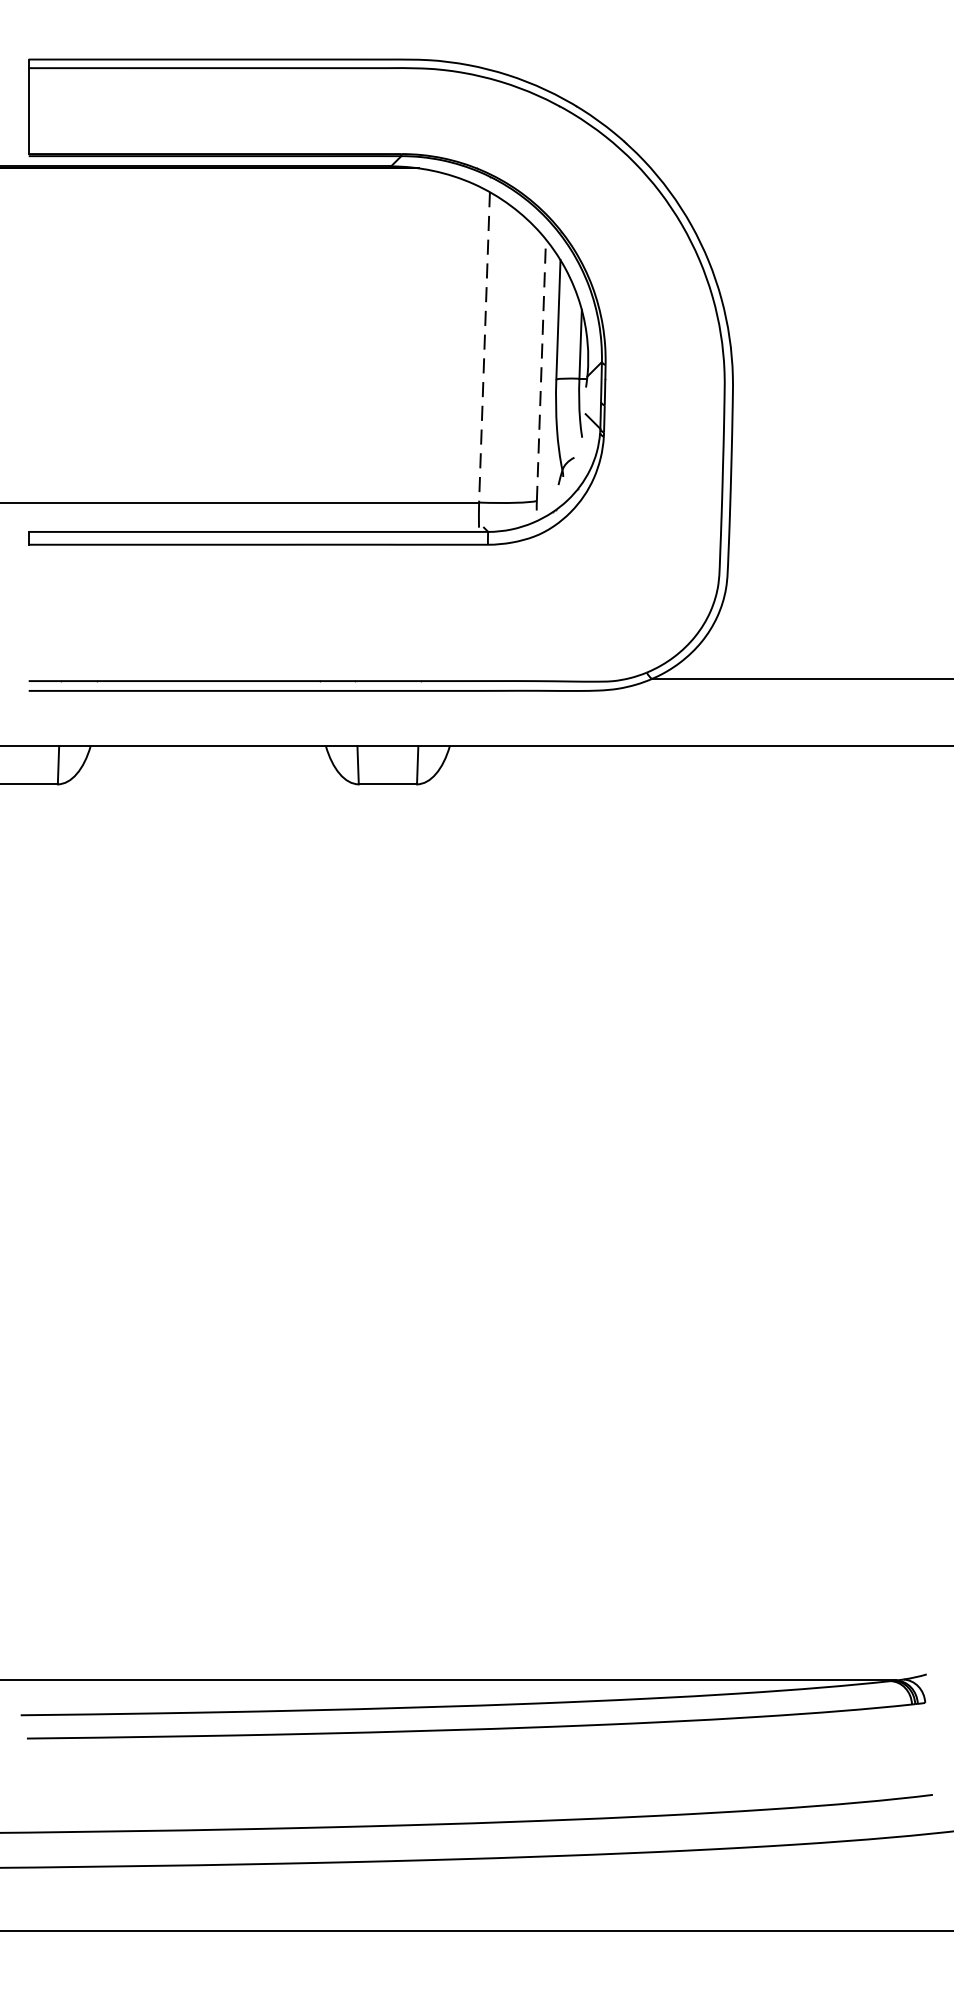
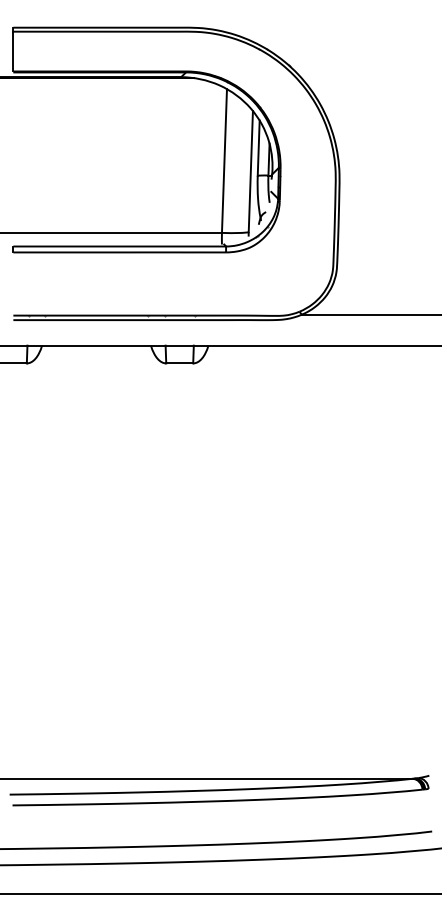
line: (484, 348) -> (224, 161), dashed -> solid
line: (540, 369) -> (250, 171), dashed -> solid

